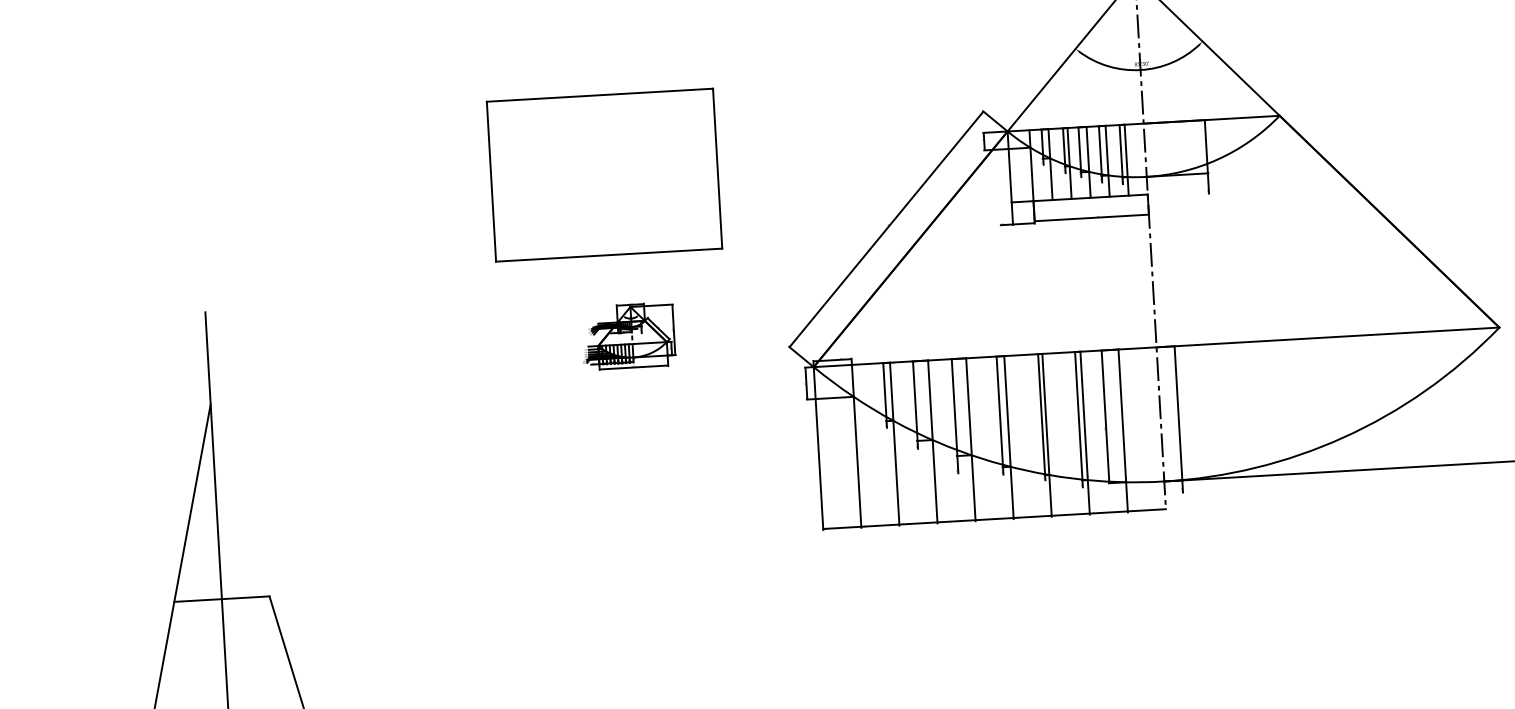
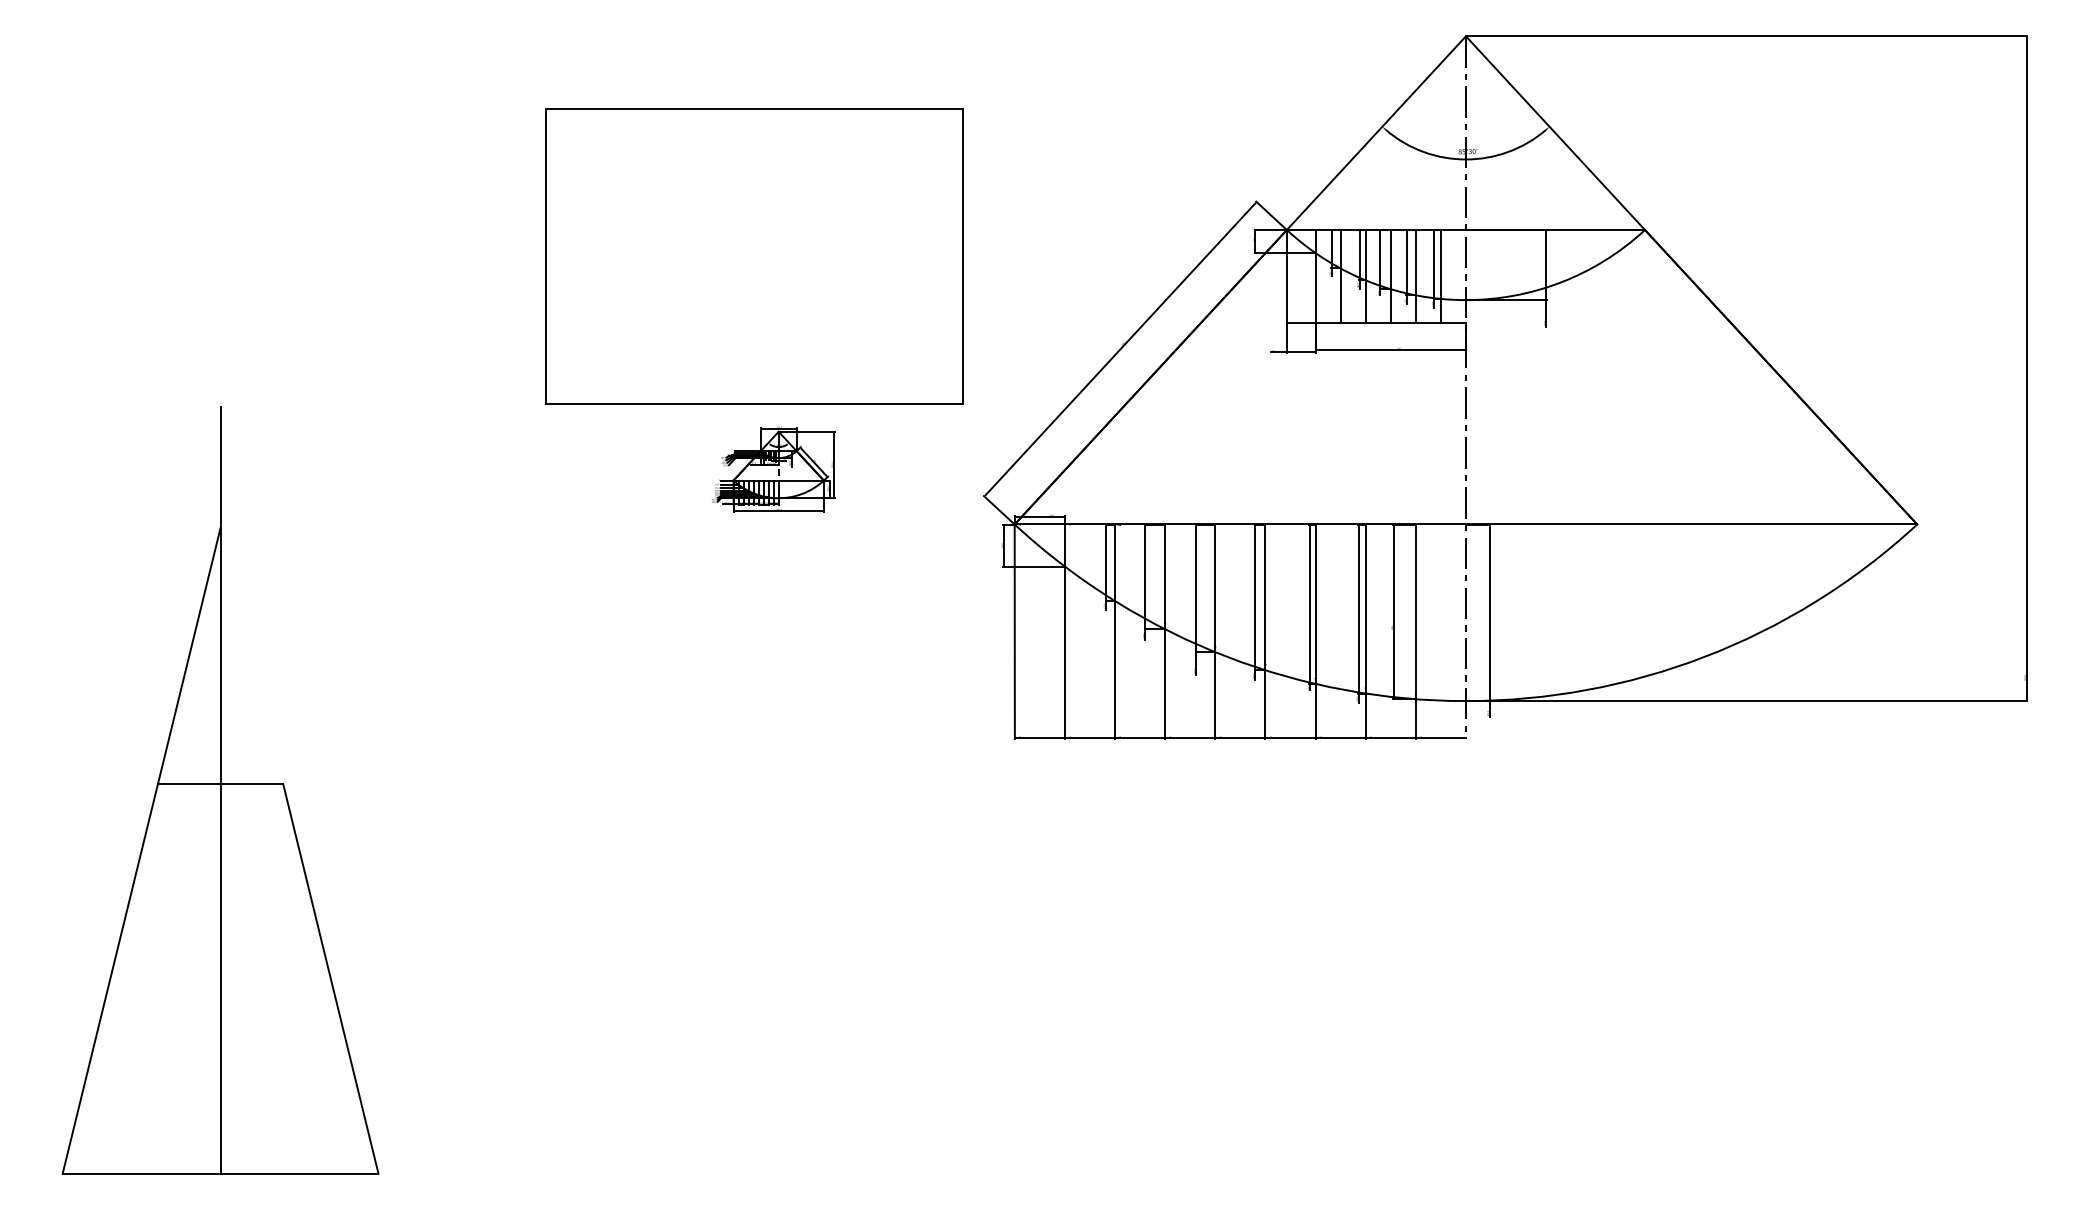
part: (604, 174) -> (754, 256), size x1.4

